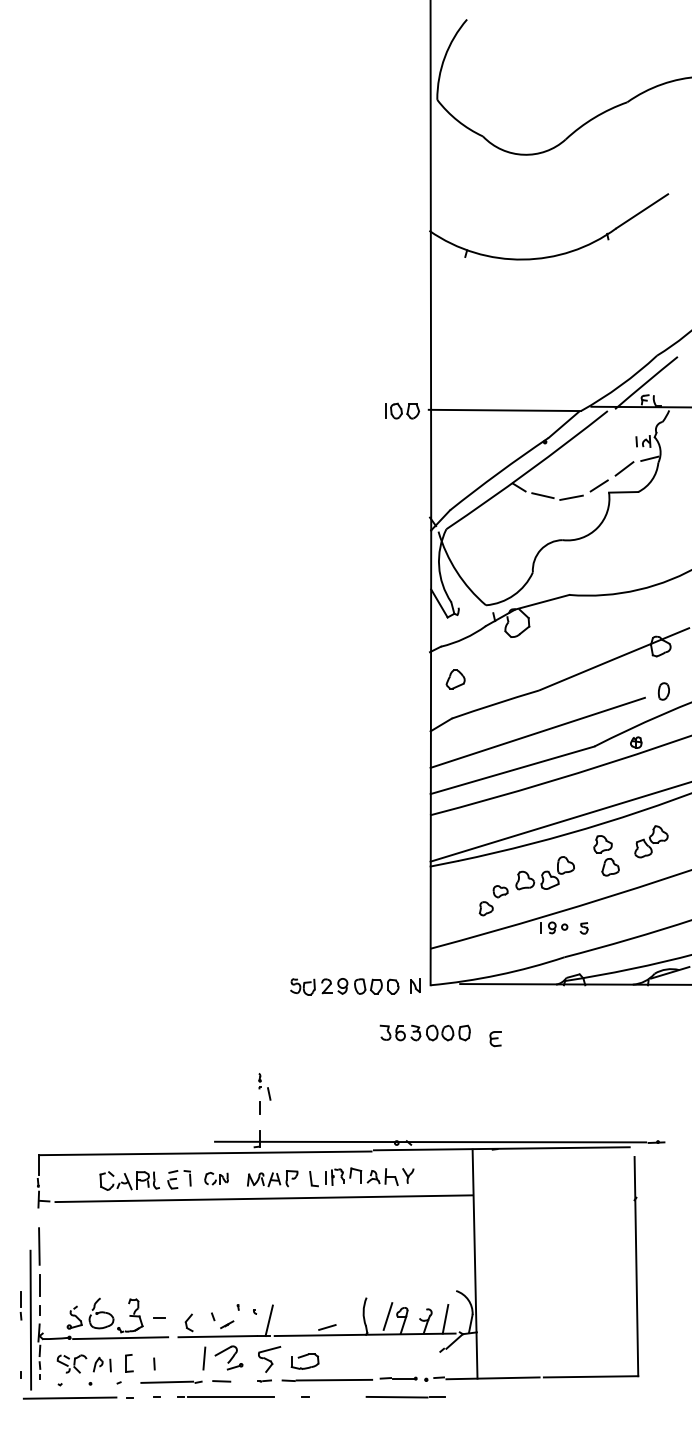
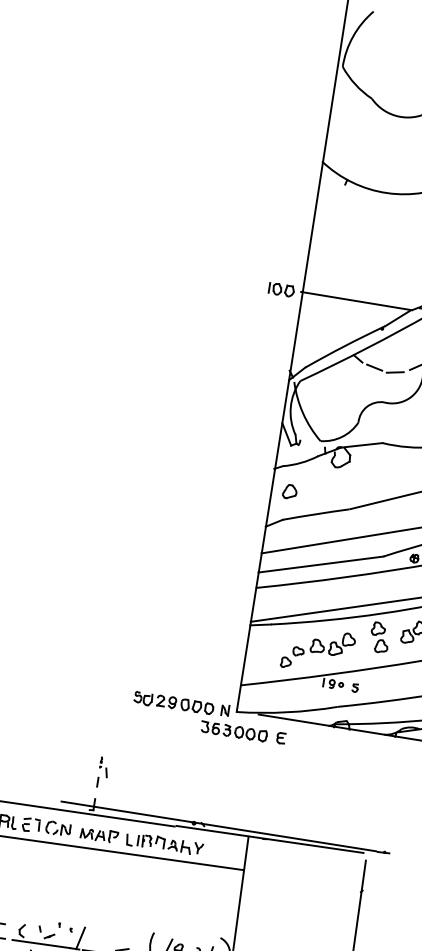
part: (424, 1032) -> (233, 731), moved
part: (495, 1039) -> (281, 738), moved
part: (216, 1178) -> (58, 828), size x1.43

